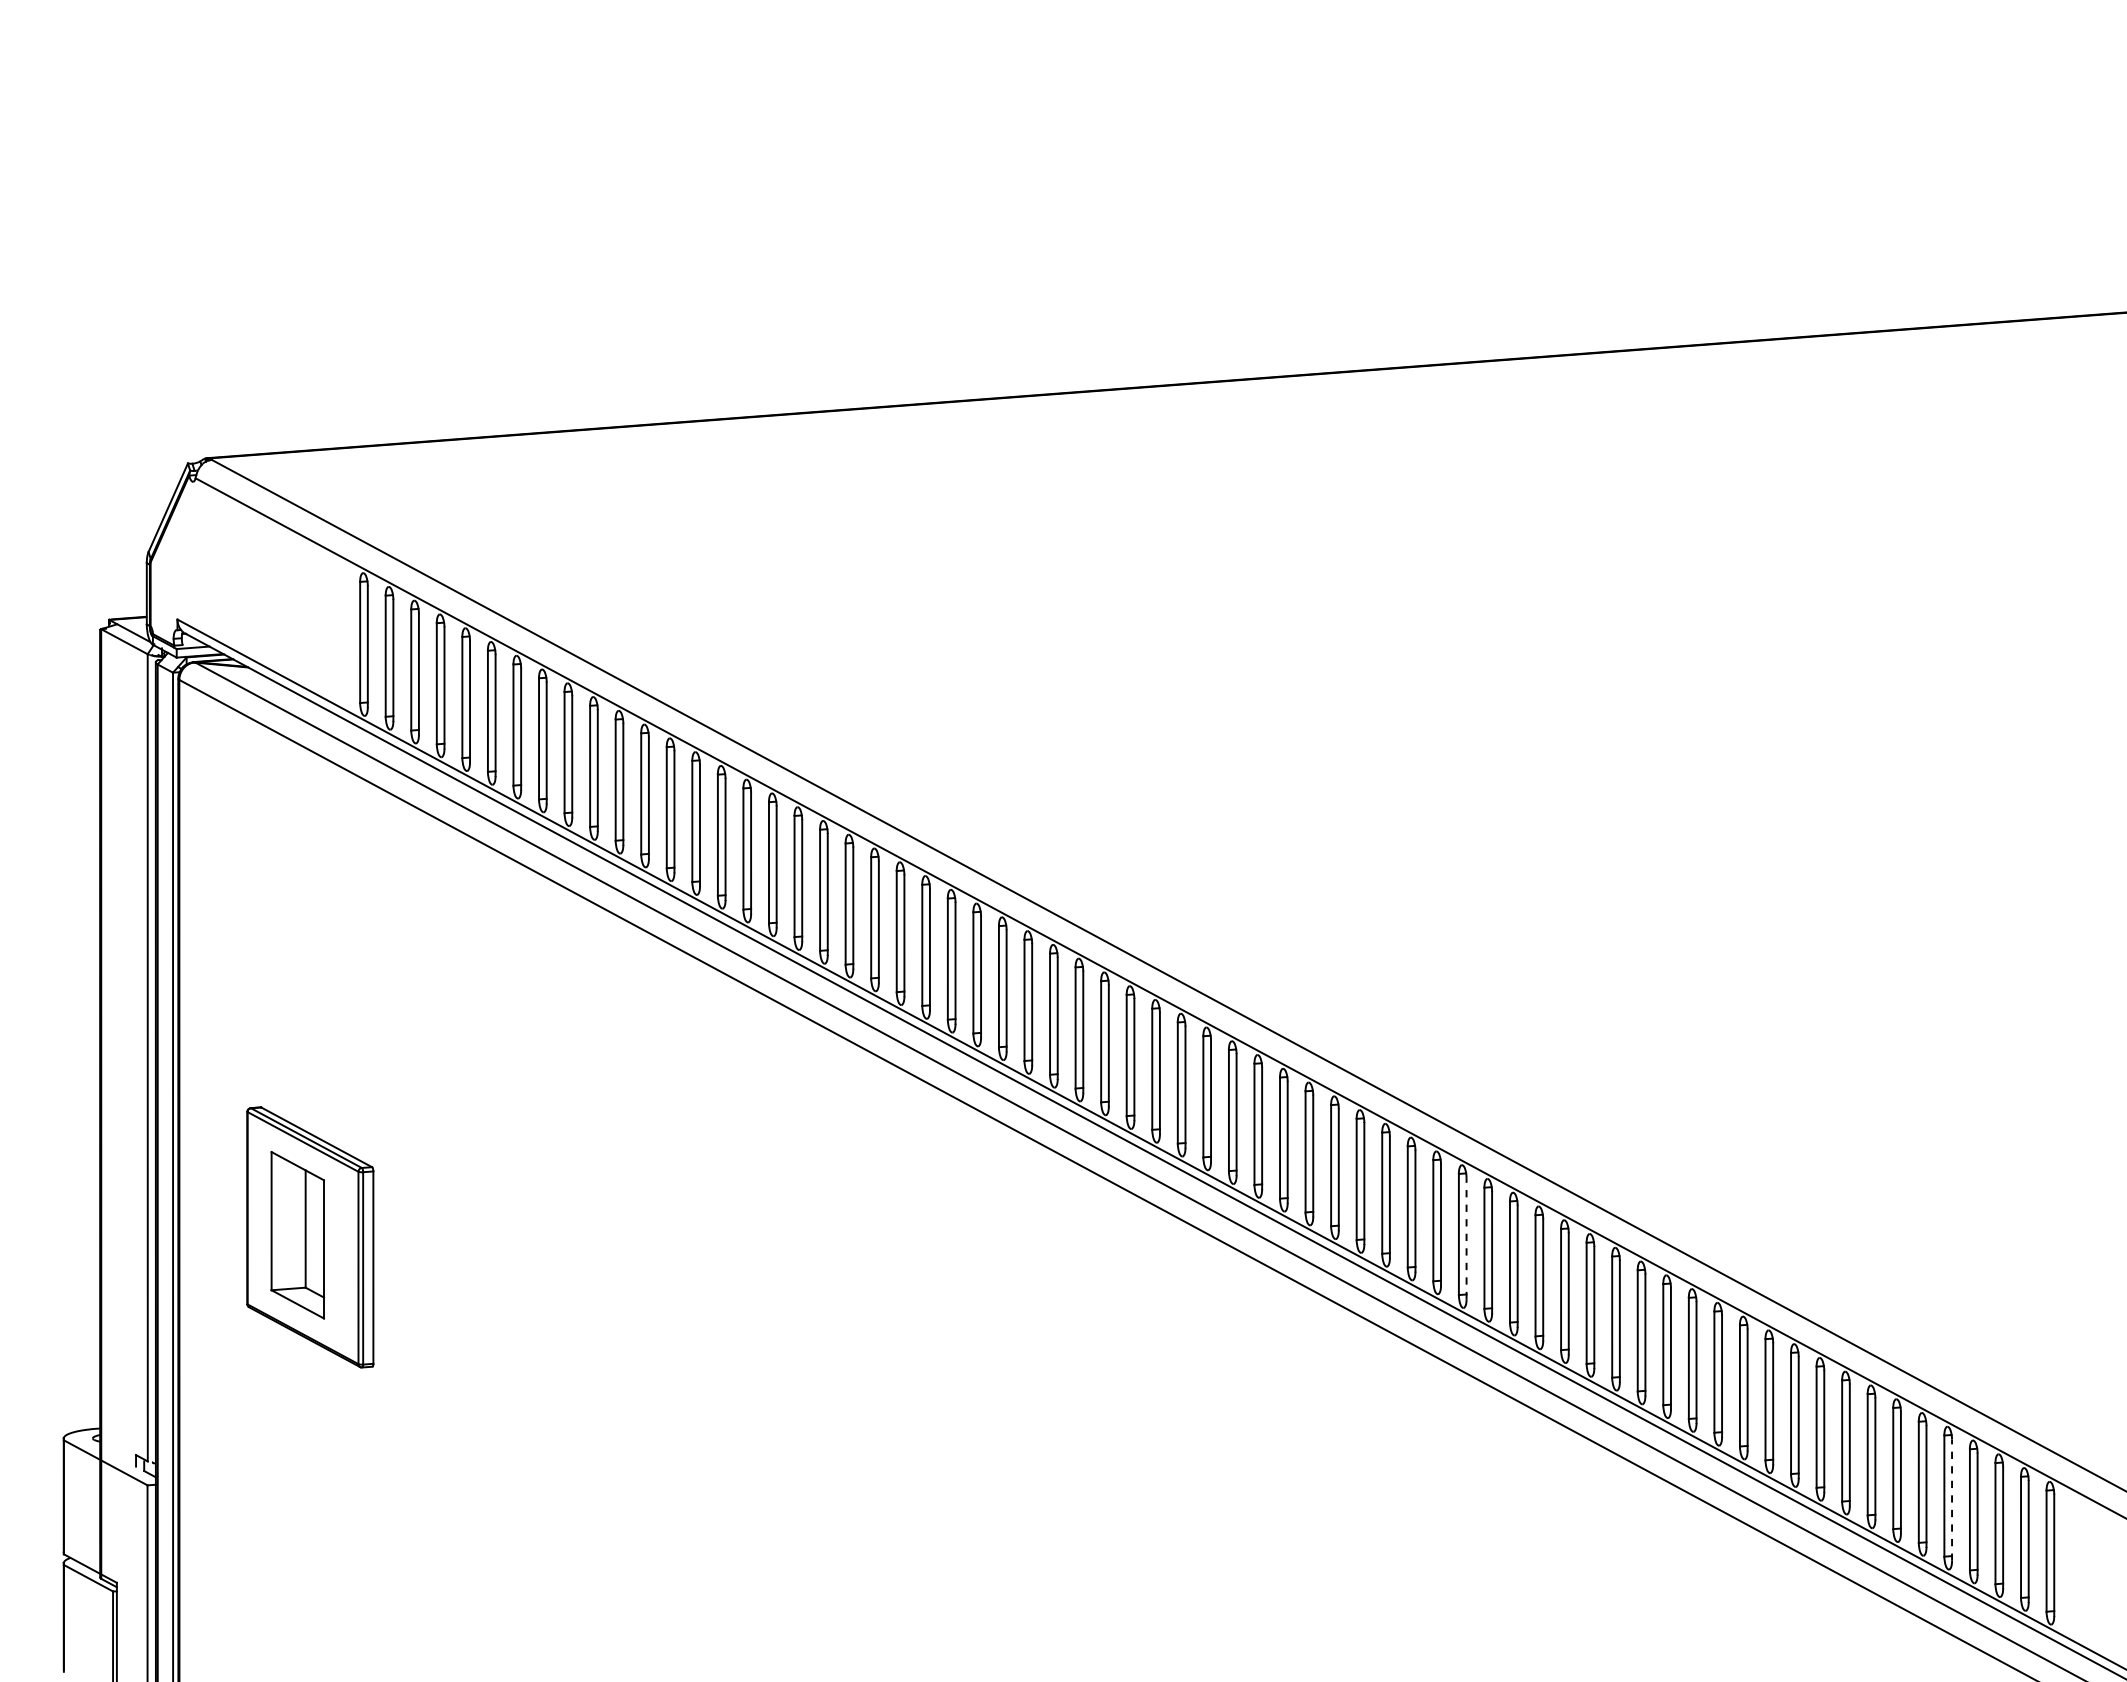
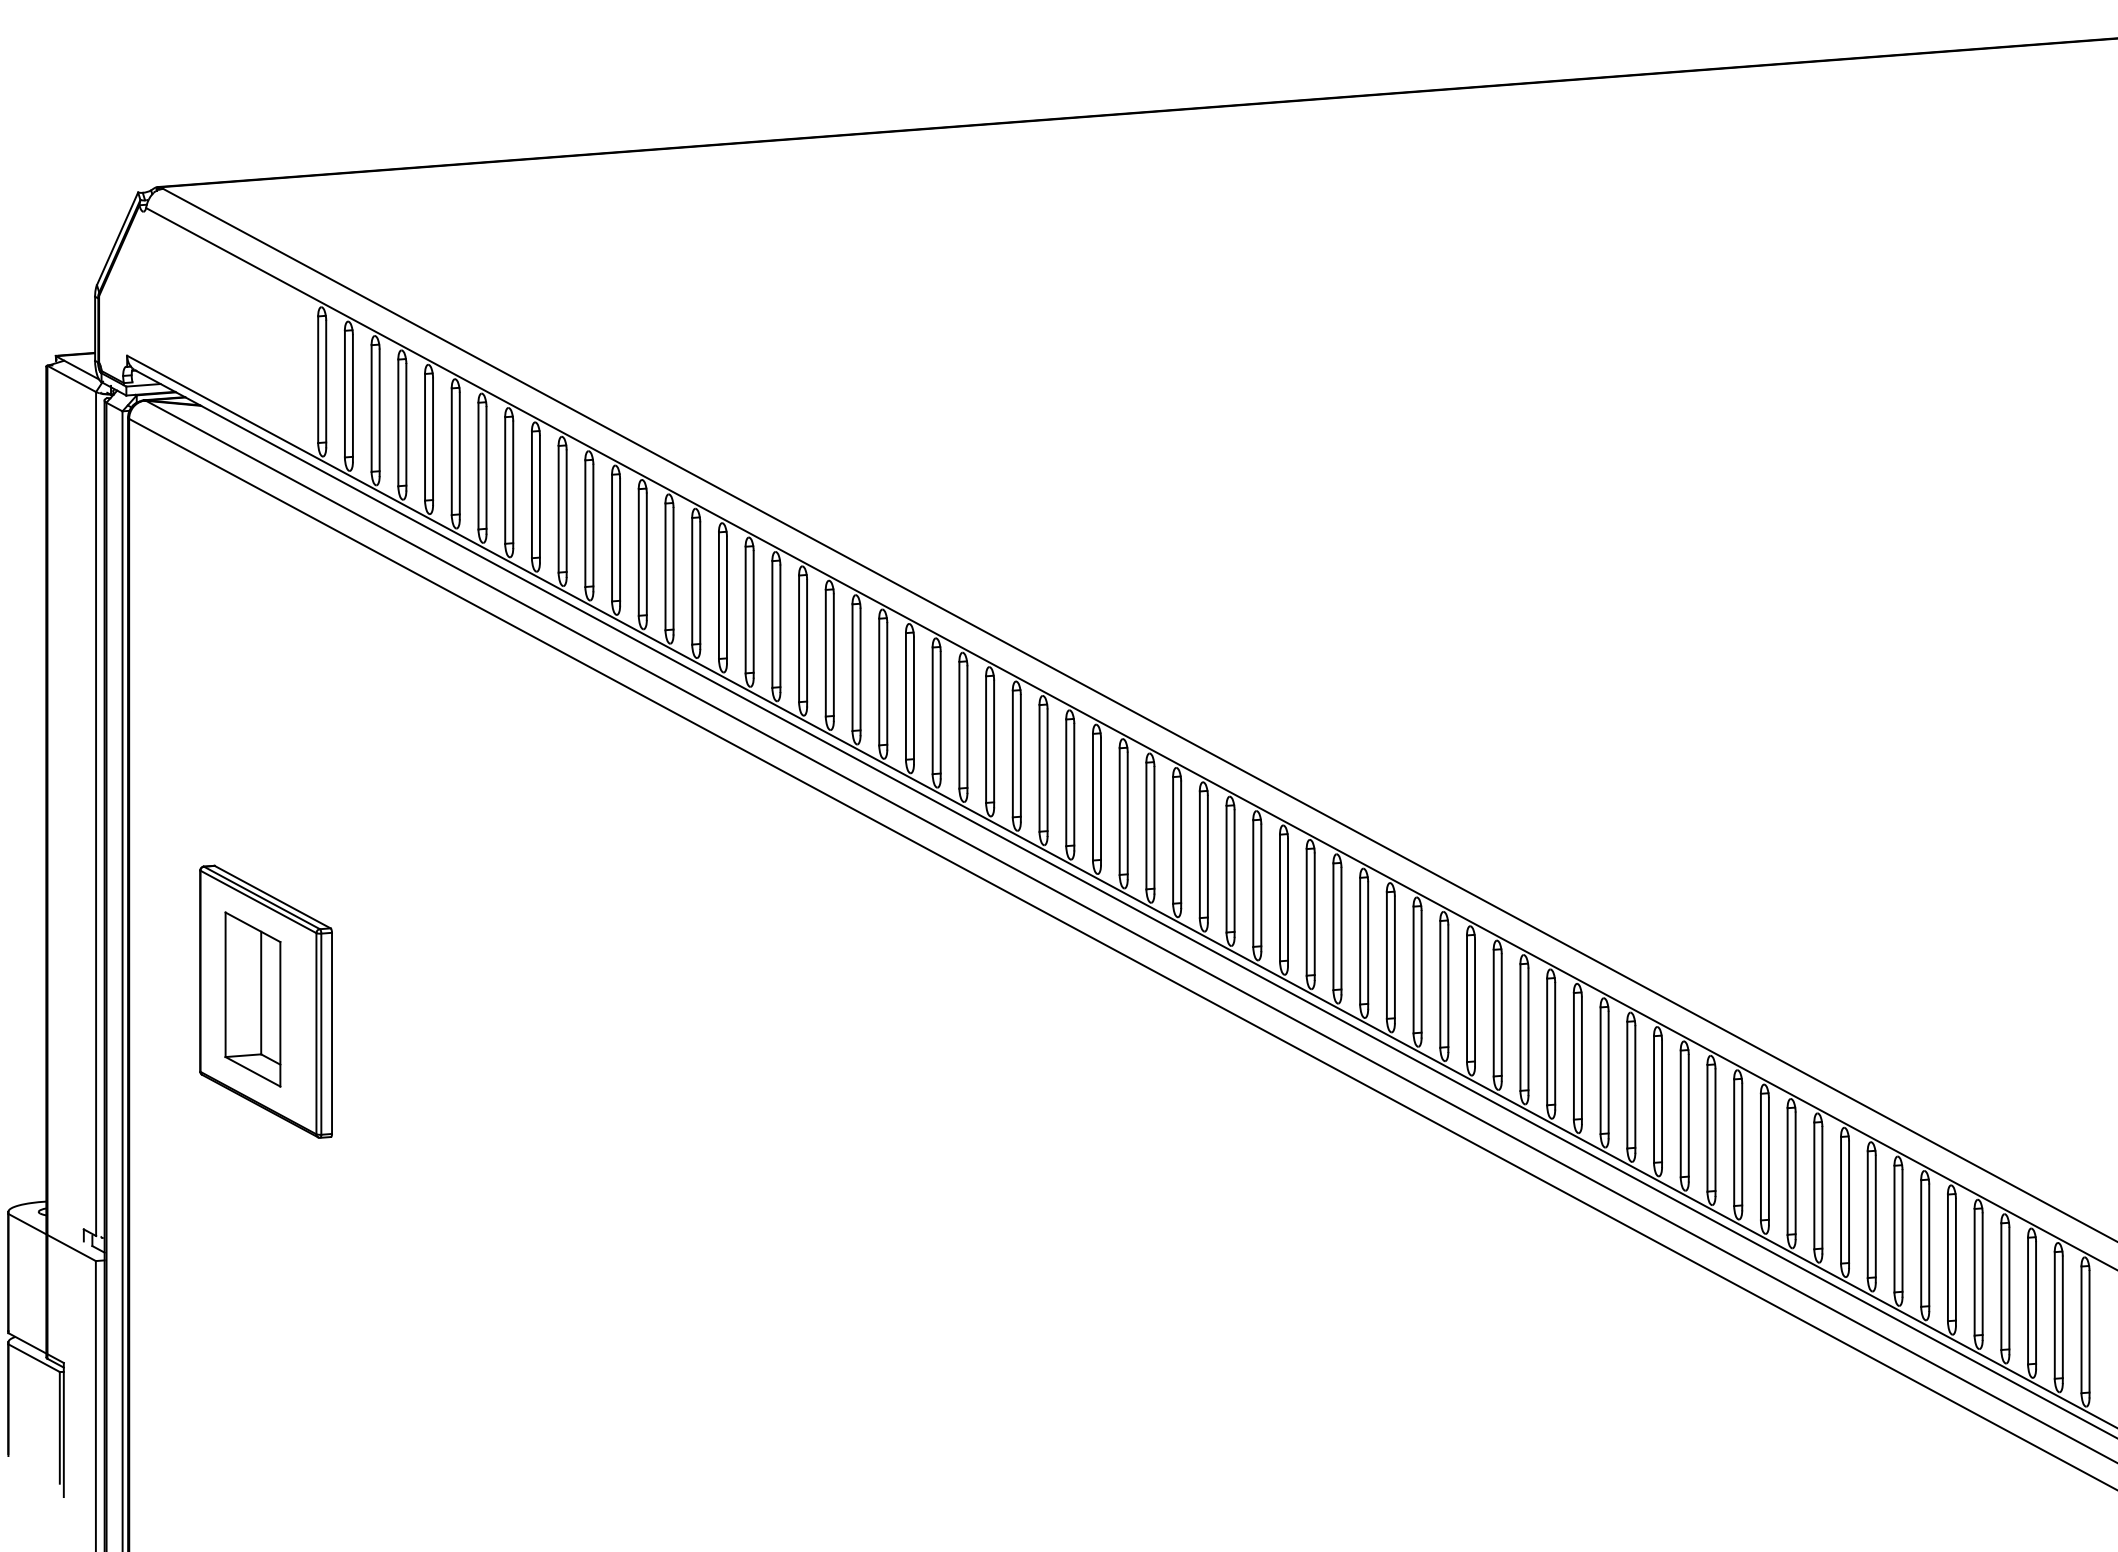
line: (1466, 1238) -> (1474, 1002), dashed -> solid
line: (1952, 1500) -> (1983, 1276), dashed -> solid

